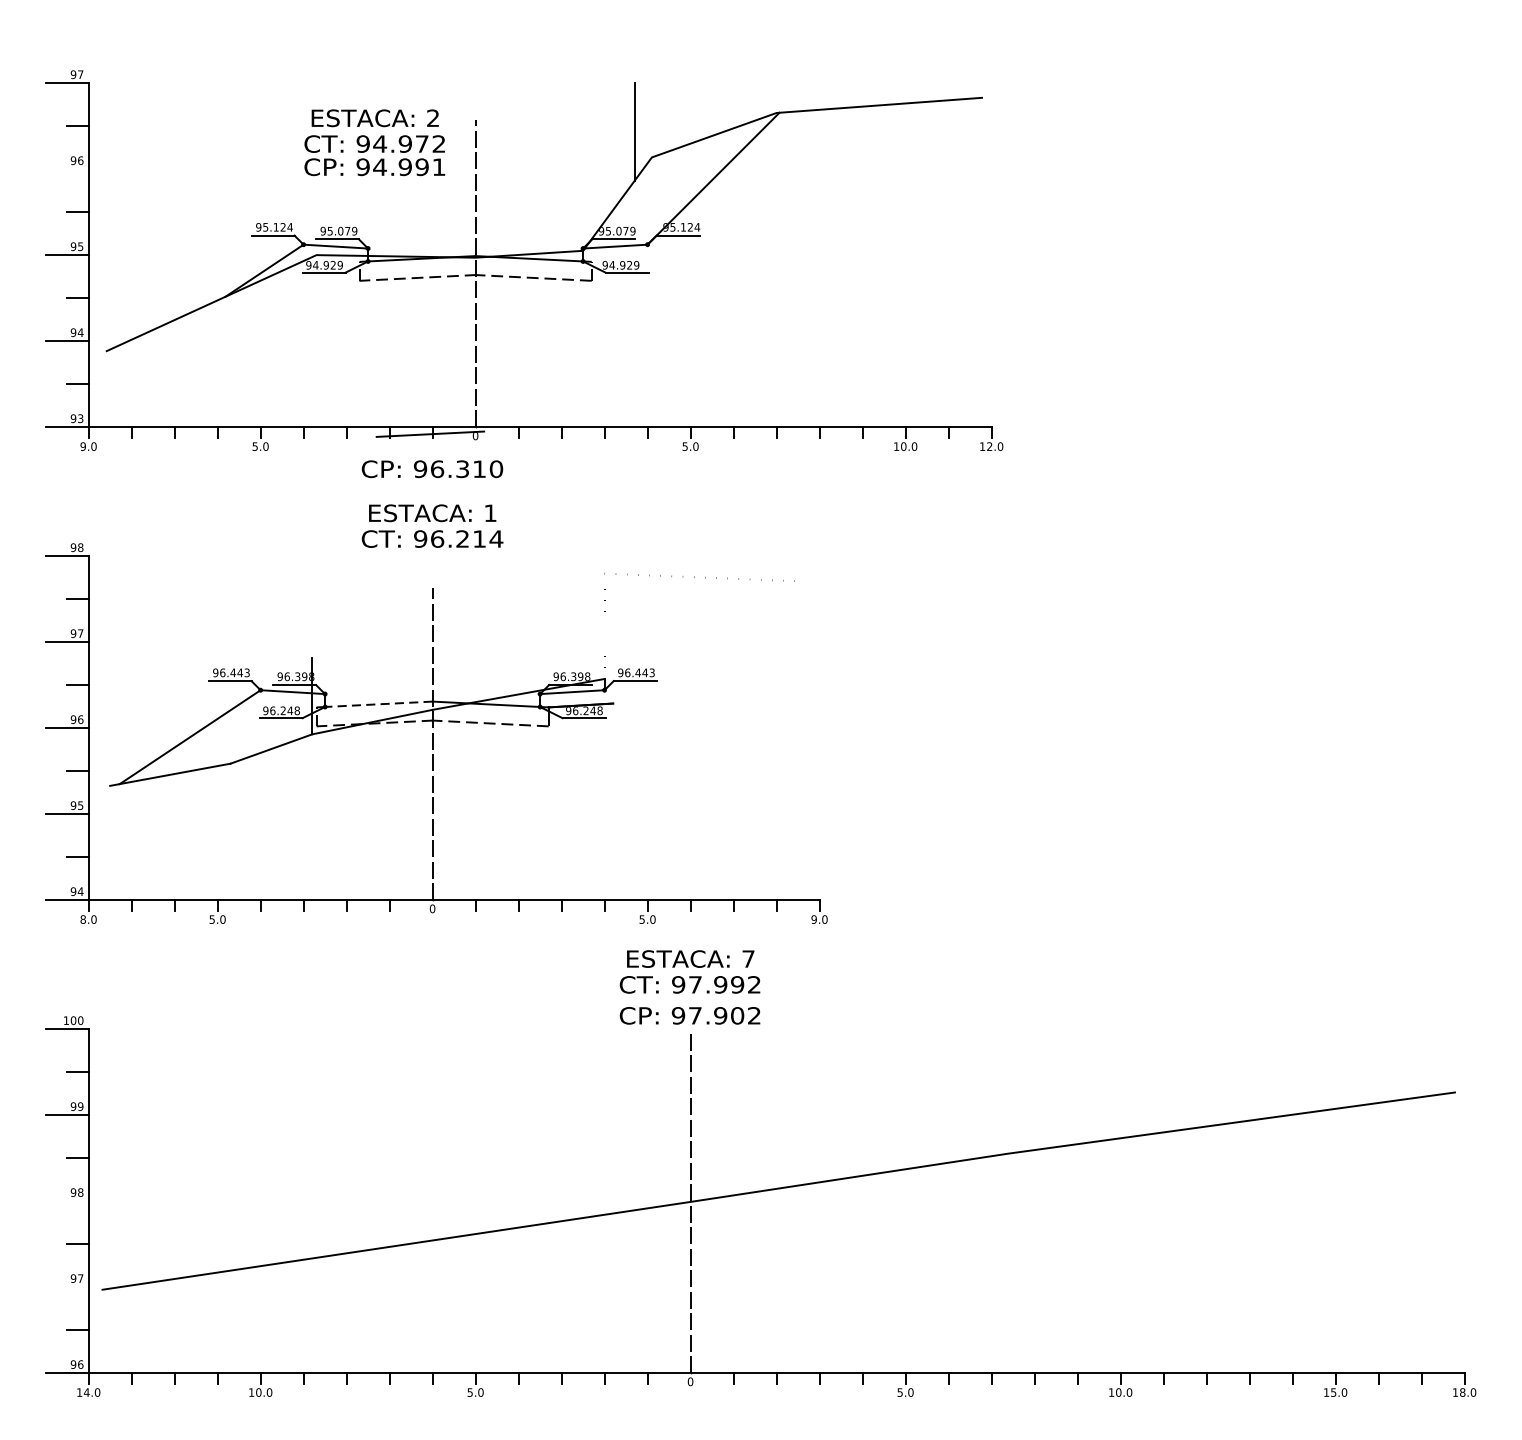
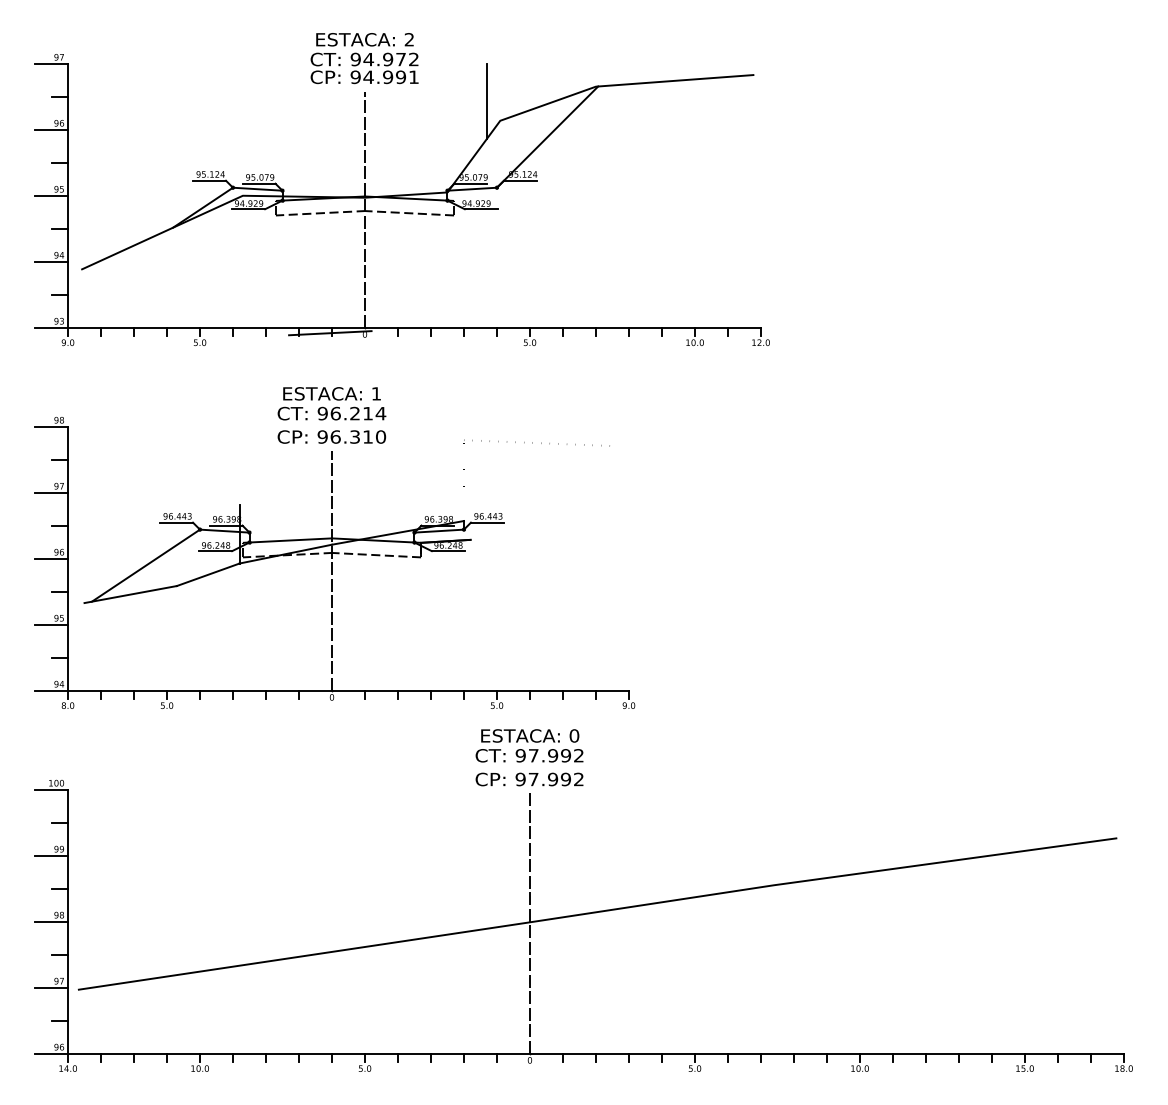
text: (374, 142) -> (364, 58), moved
line: (67, 168) -> (51, 129), added
text: (431, 468) -> (331, 436), moved
line: (378, 704) -> (290, 540), dashed -> solid
text: (748, 958) -> (574, 735), 7 -> 0
text: (736, 1015) -> (565, 779), 97.902 -> 97.992
line: (67, 1200) -> (51, 921), added
line: (67, 1286) -> (51, 987), added

